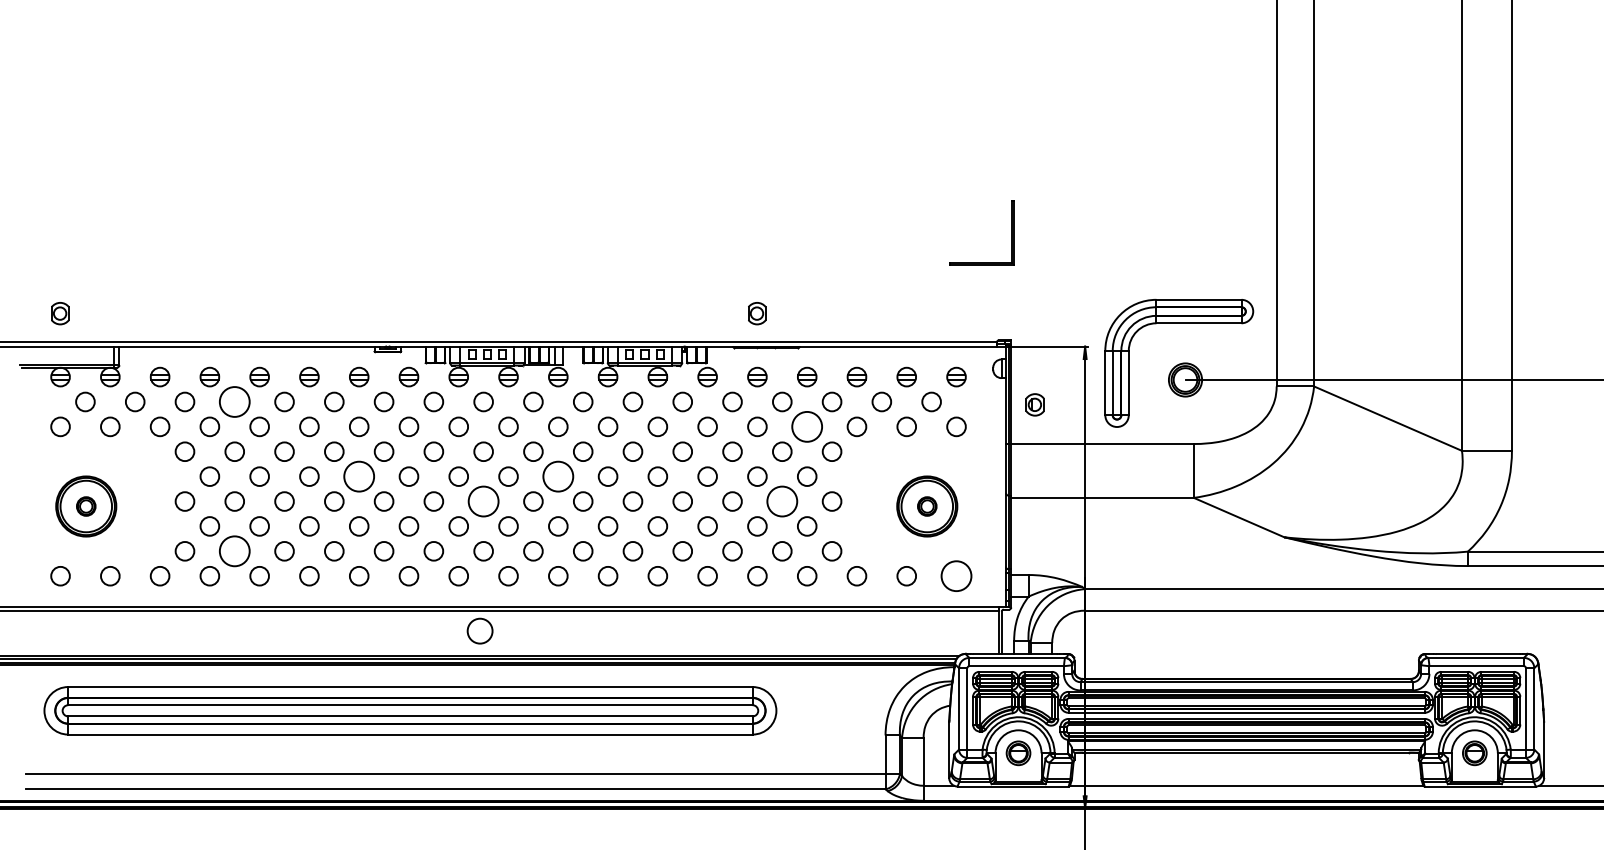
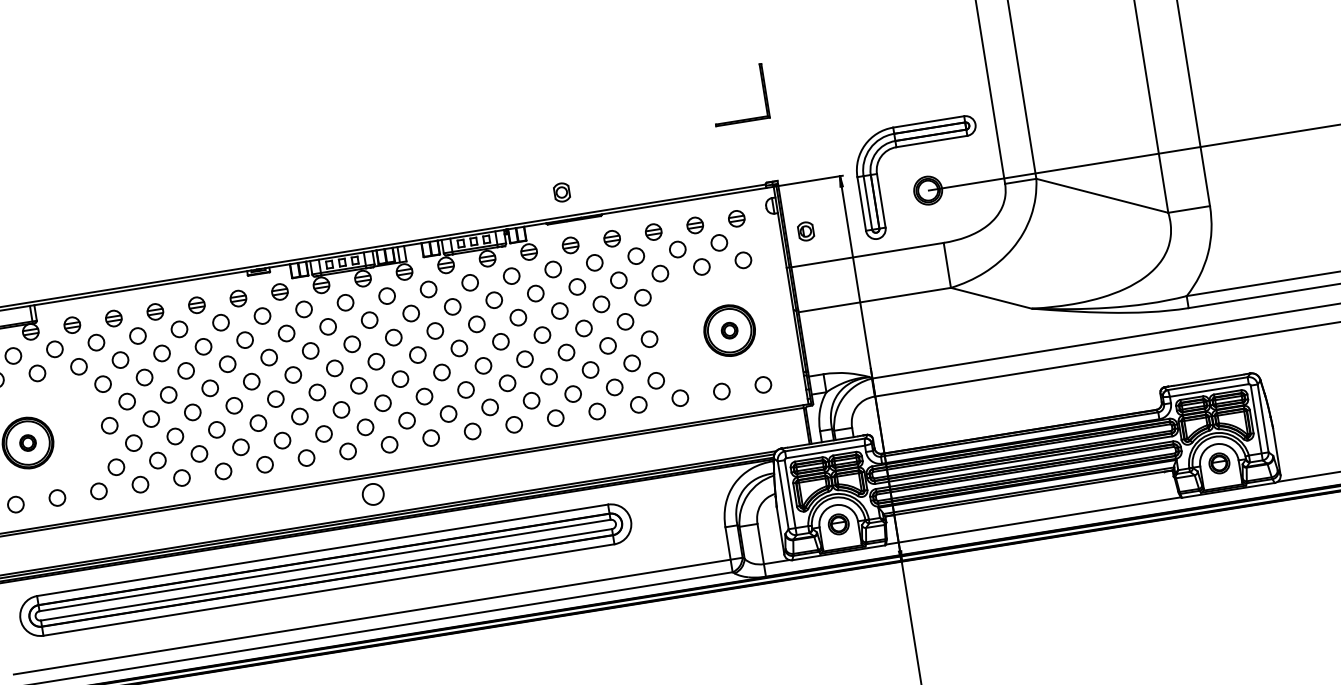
circle: (234, 401) -> (137, 335), size x0.62
circle: (806, 426) -> (618, 280), size x0.62
circle: (358, 476) -> (251, 381), size x0.62
circle: (557, 476) -> (417, 355), size x0.62
circle: (483, 501) -> (358, 385), size x0.62
circle: (781, 501) -> (607, 345), size x0.62
circle: (234, 551) -> (157, 460), size x0.62
circle: (956, 575) -> (763, 384), size x0.62

